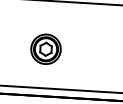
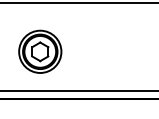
part: (46, 49) -> (40, 51), size x1.43

